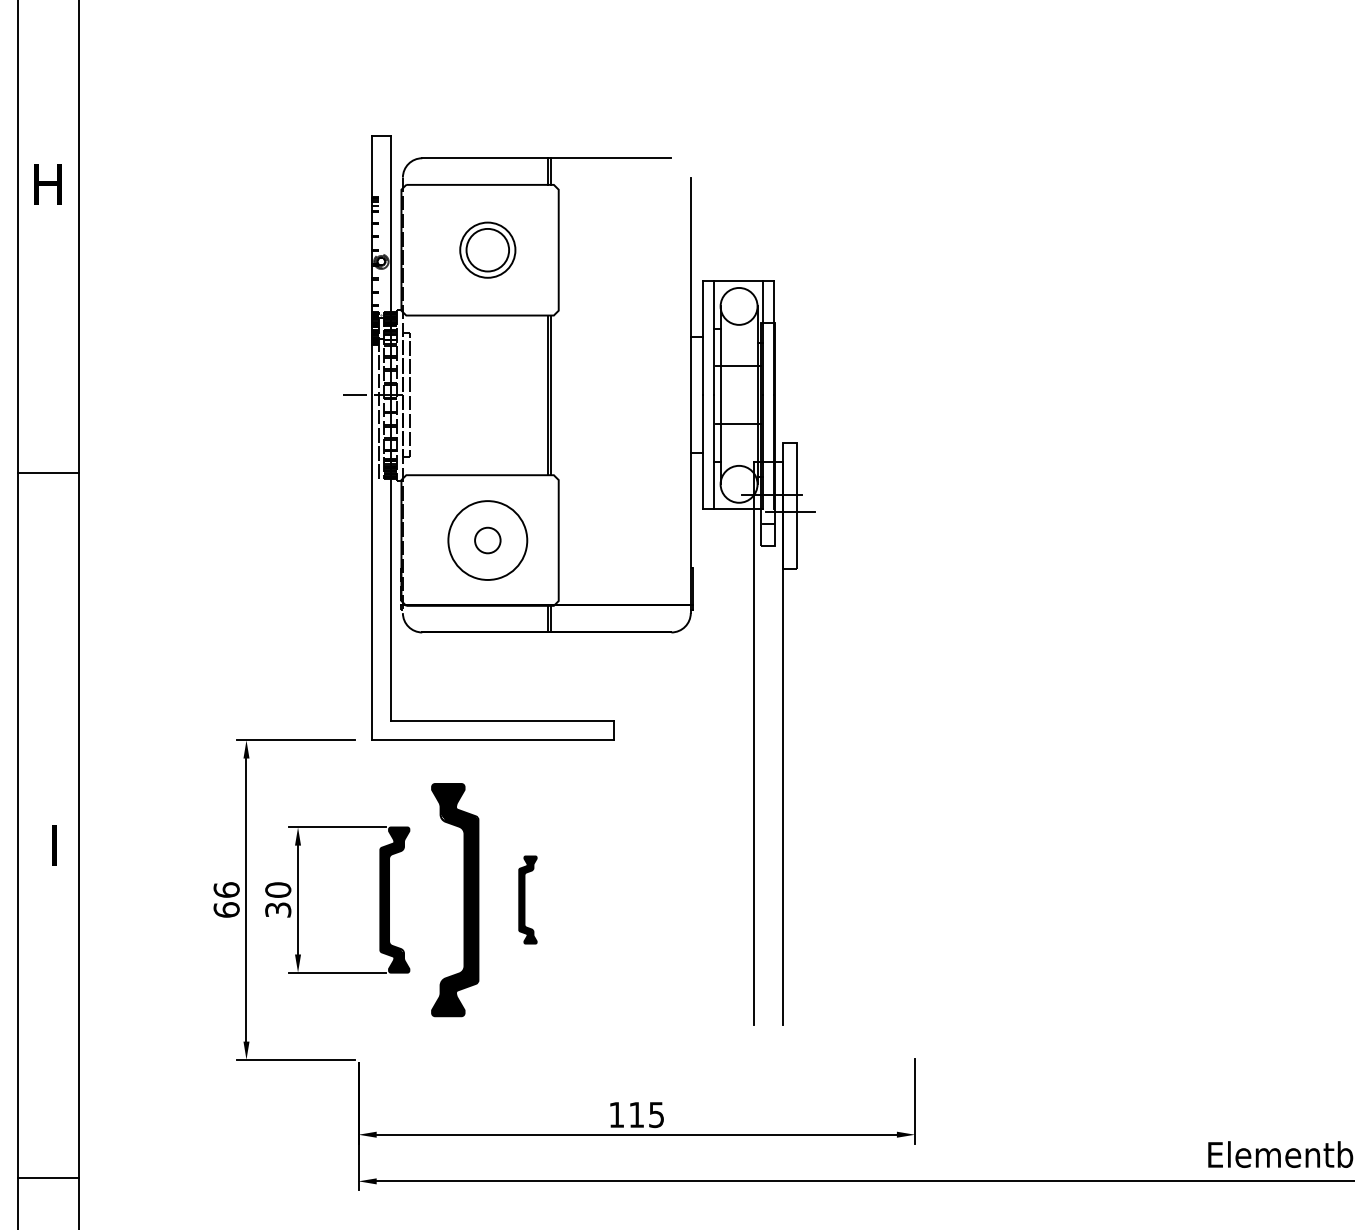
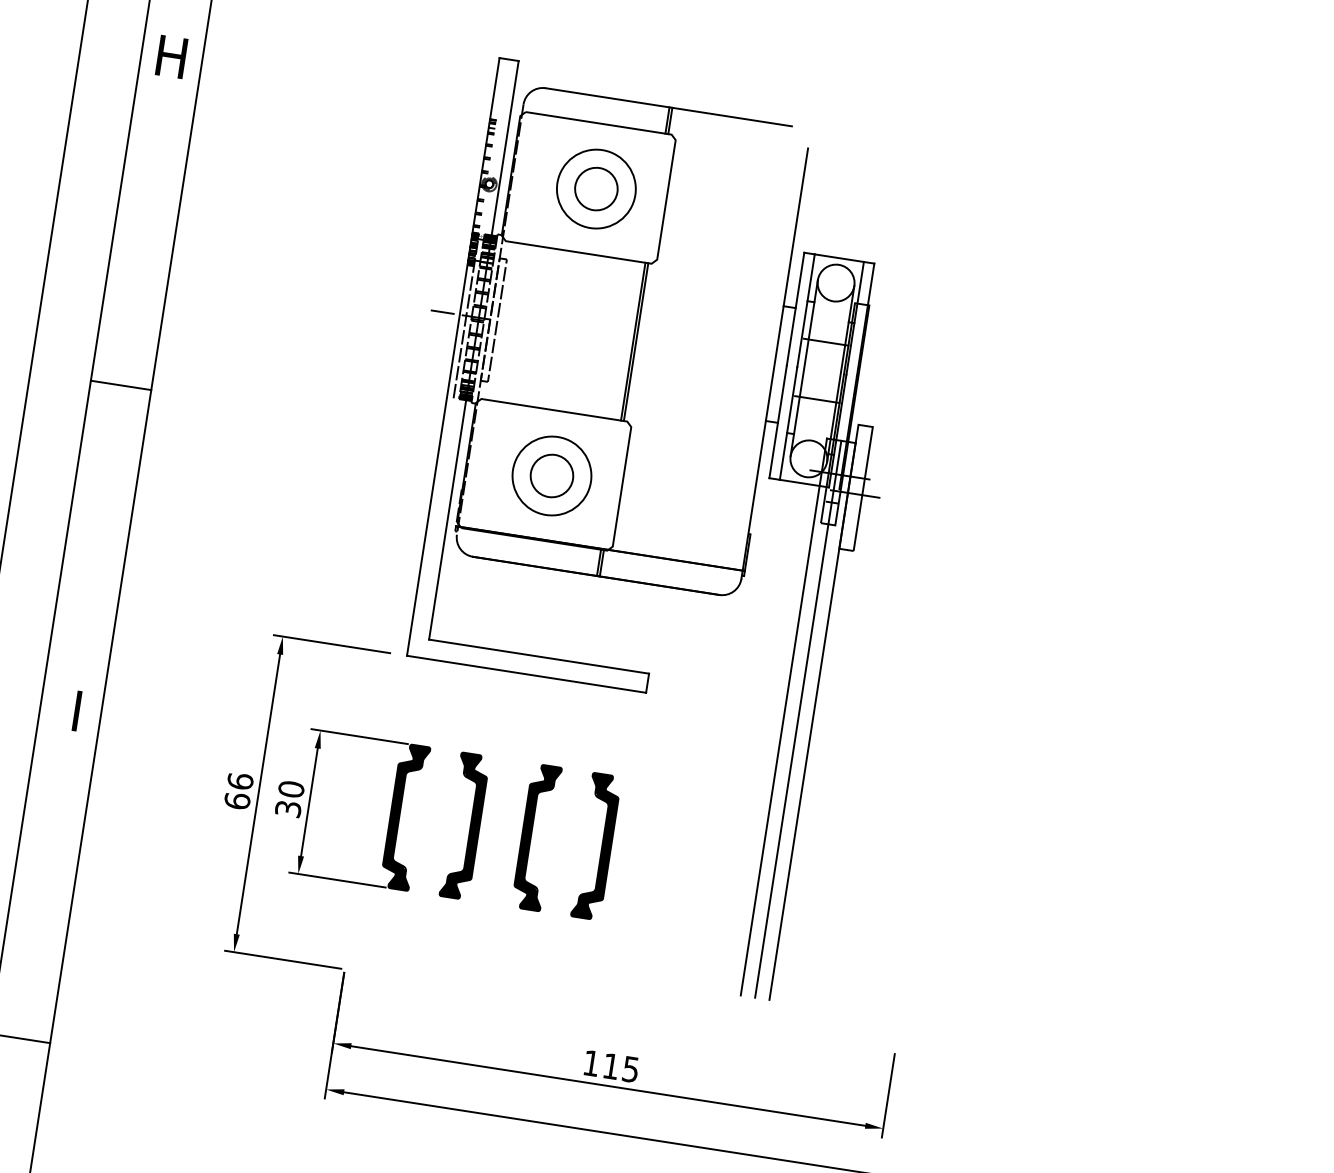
circle: (487, 249) -> (596, 188), size x1.43
line: (47, 472) -> (120, 384), moved
circle: (487, 540) -> (551, 475), size x1.67
line: (768, 743) -> (798, 719), added
part: (455, 899) -> (465, 825), size x0.62
part: (527, 899) -> (536, 836), size x1.67
part: (588, 899) -> (596, 846), added

